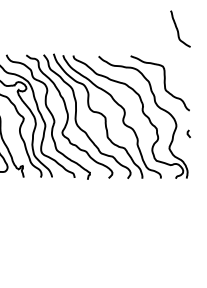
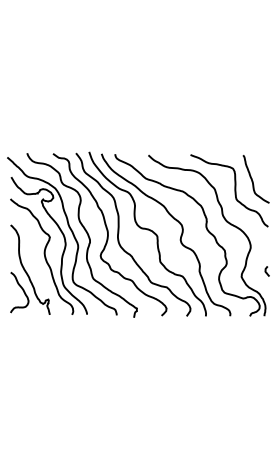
curve: (178, 29) -> (253, 180), moved
curve: (188, 133) -> (266, 271), moved

